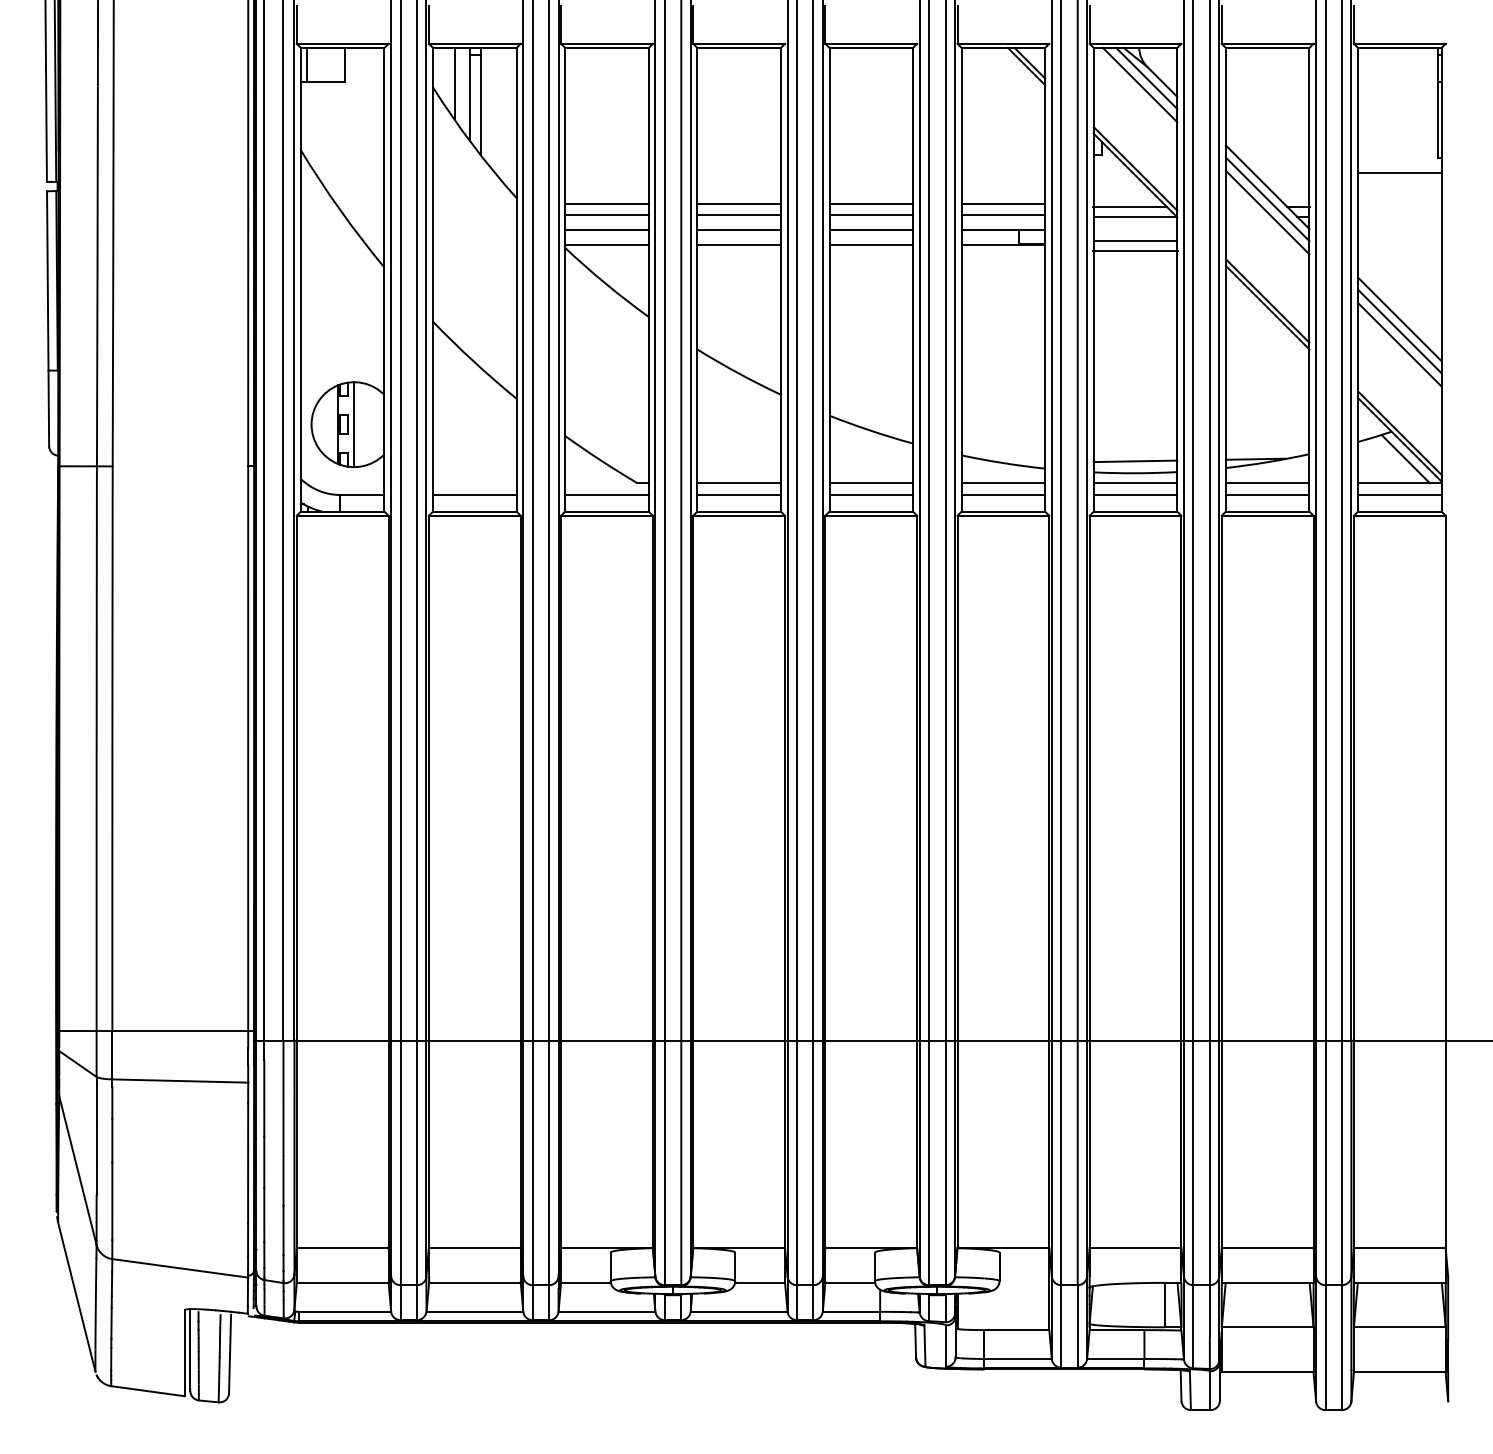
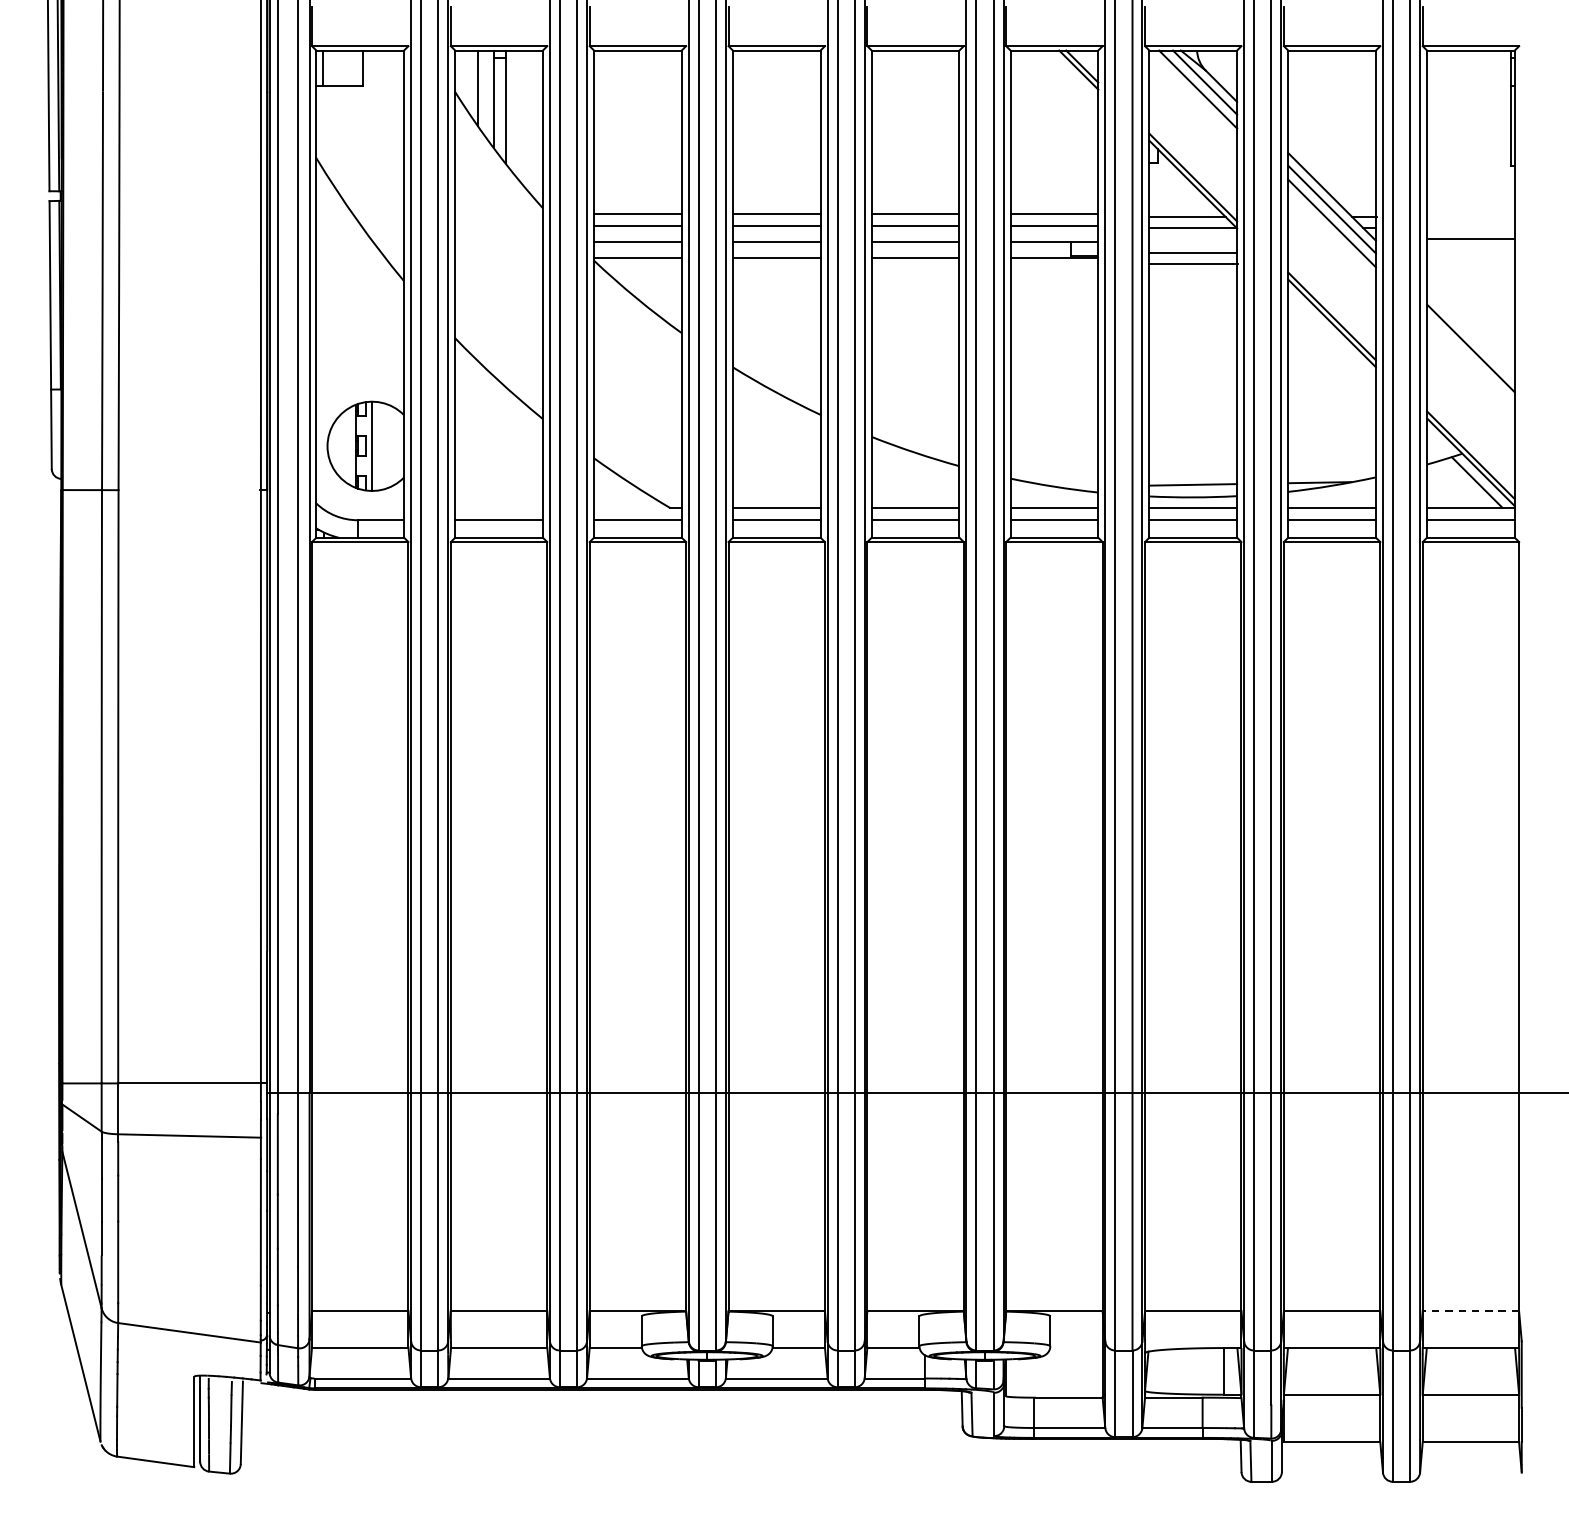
line: (1399, 173) -> (1470, 239), moved
line: (1399, 319) -> (1470, 335), removed
line: (1399, 344) -> (1470, 362), removed
line: (1399, 1247) -> (1470, 1310), solid -> dashed

